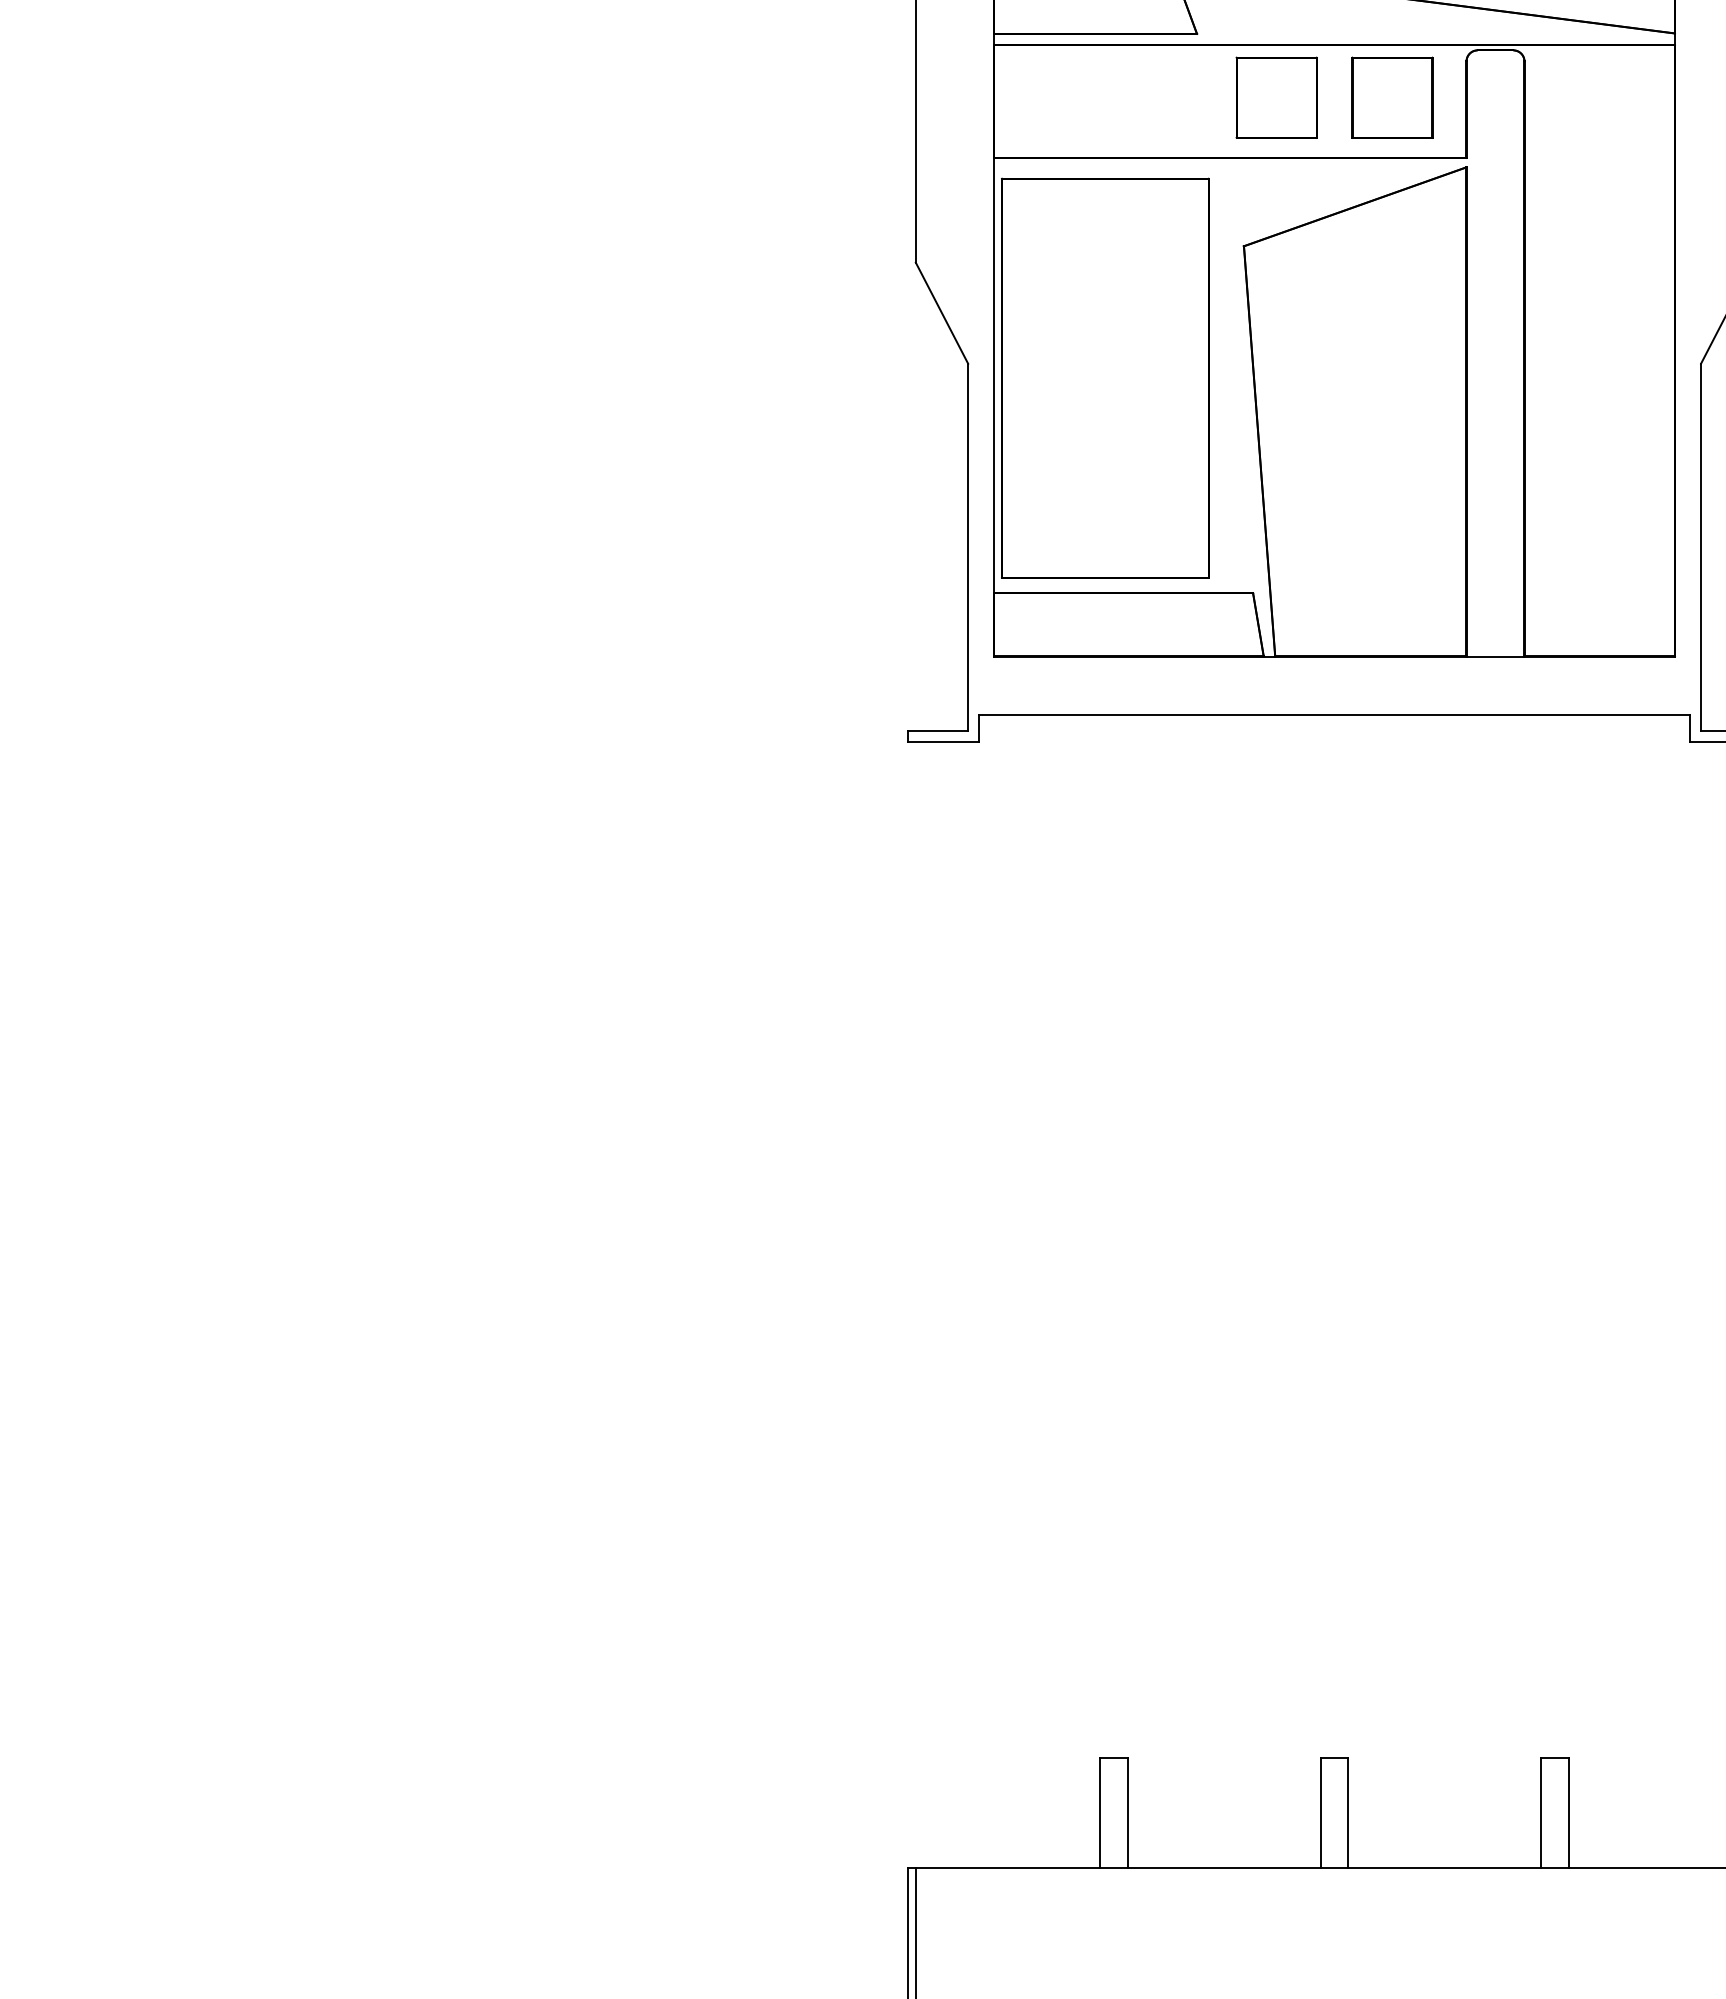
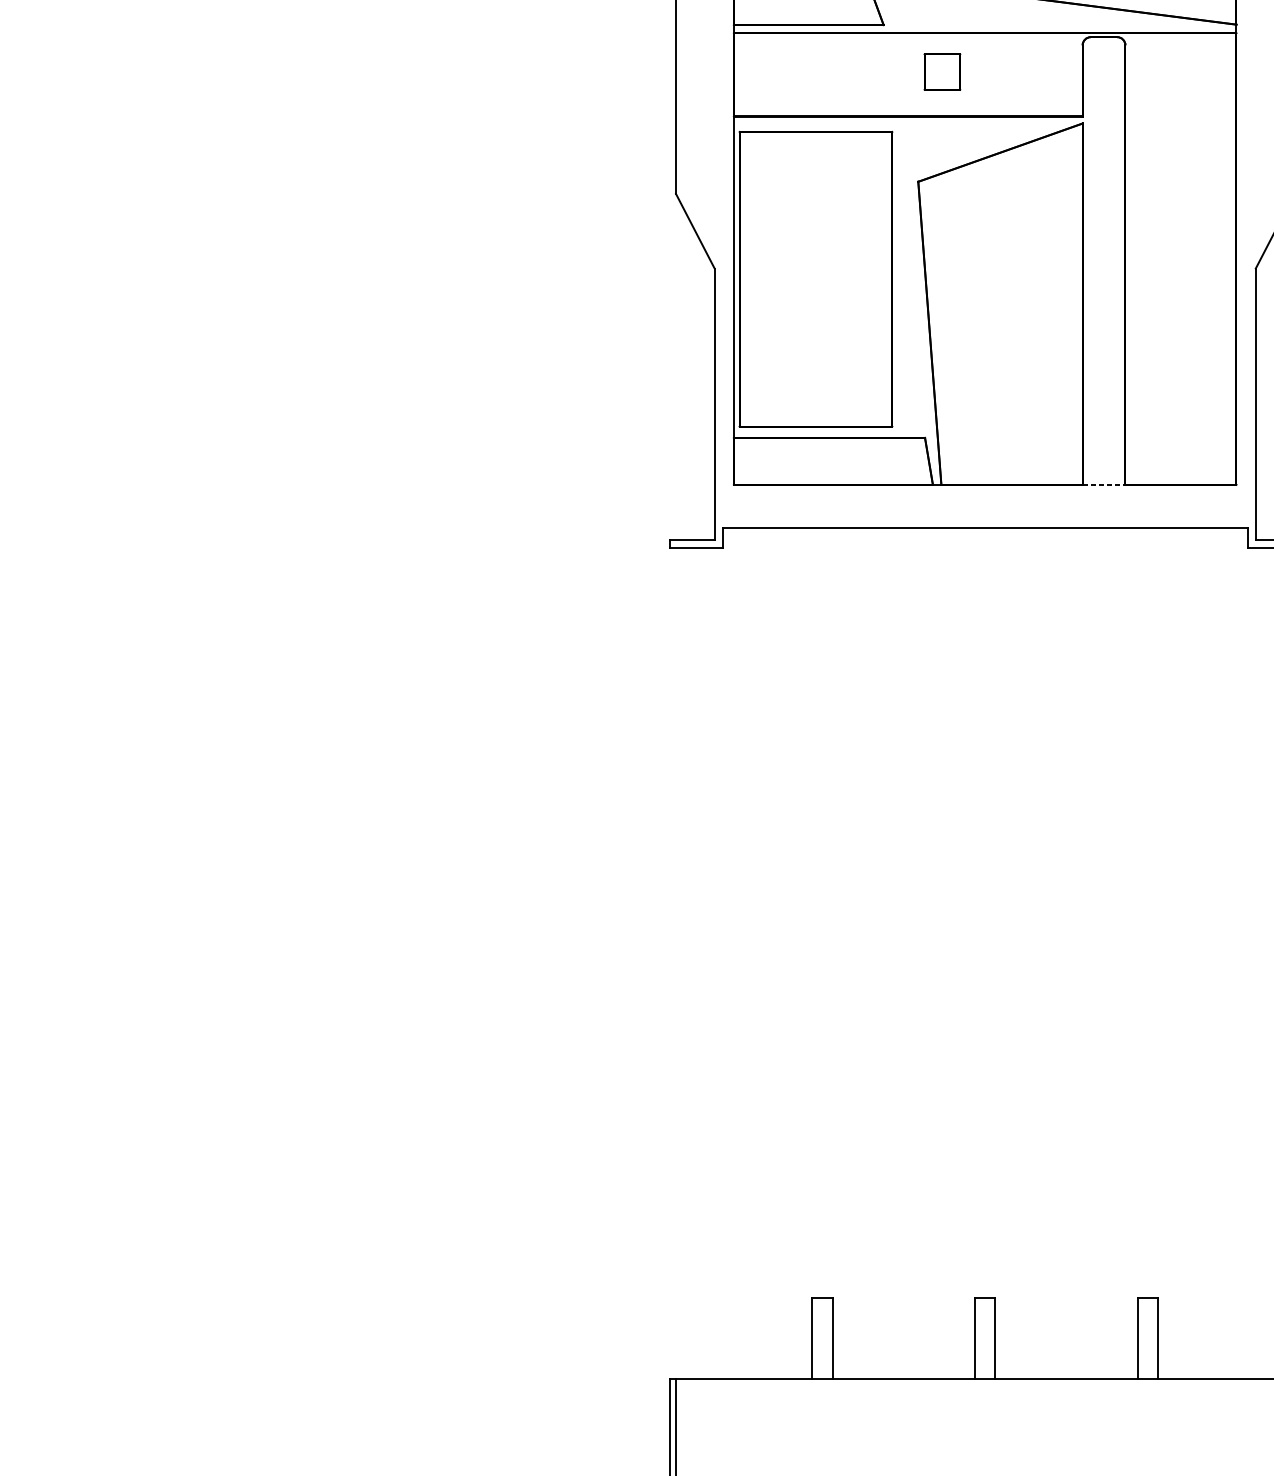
part: (1276, 97) -> (942, 71), size x0.6
part: (1392, 97) -> (1027, 71), removed
line: (1495, 656) -> (1104, 484), solid -> dashed

